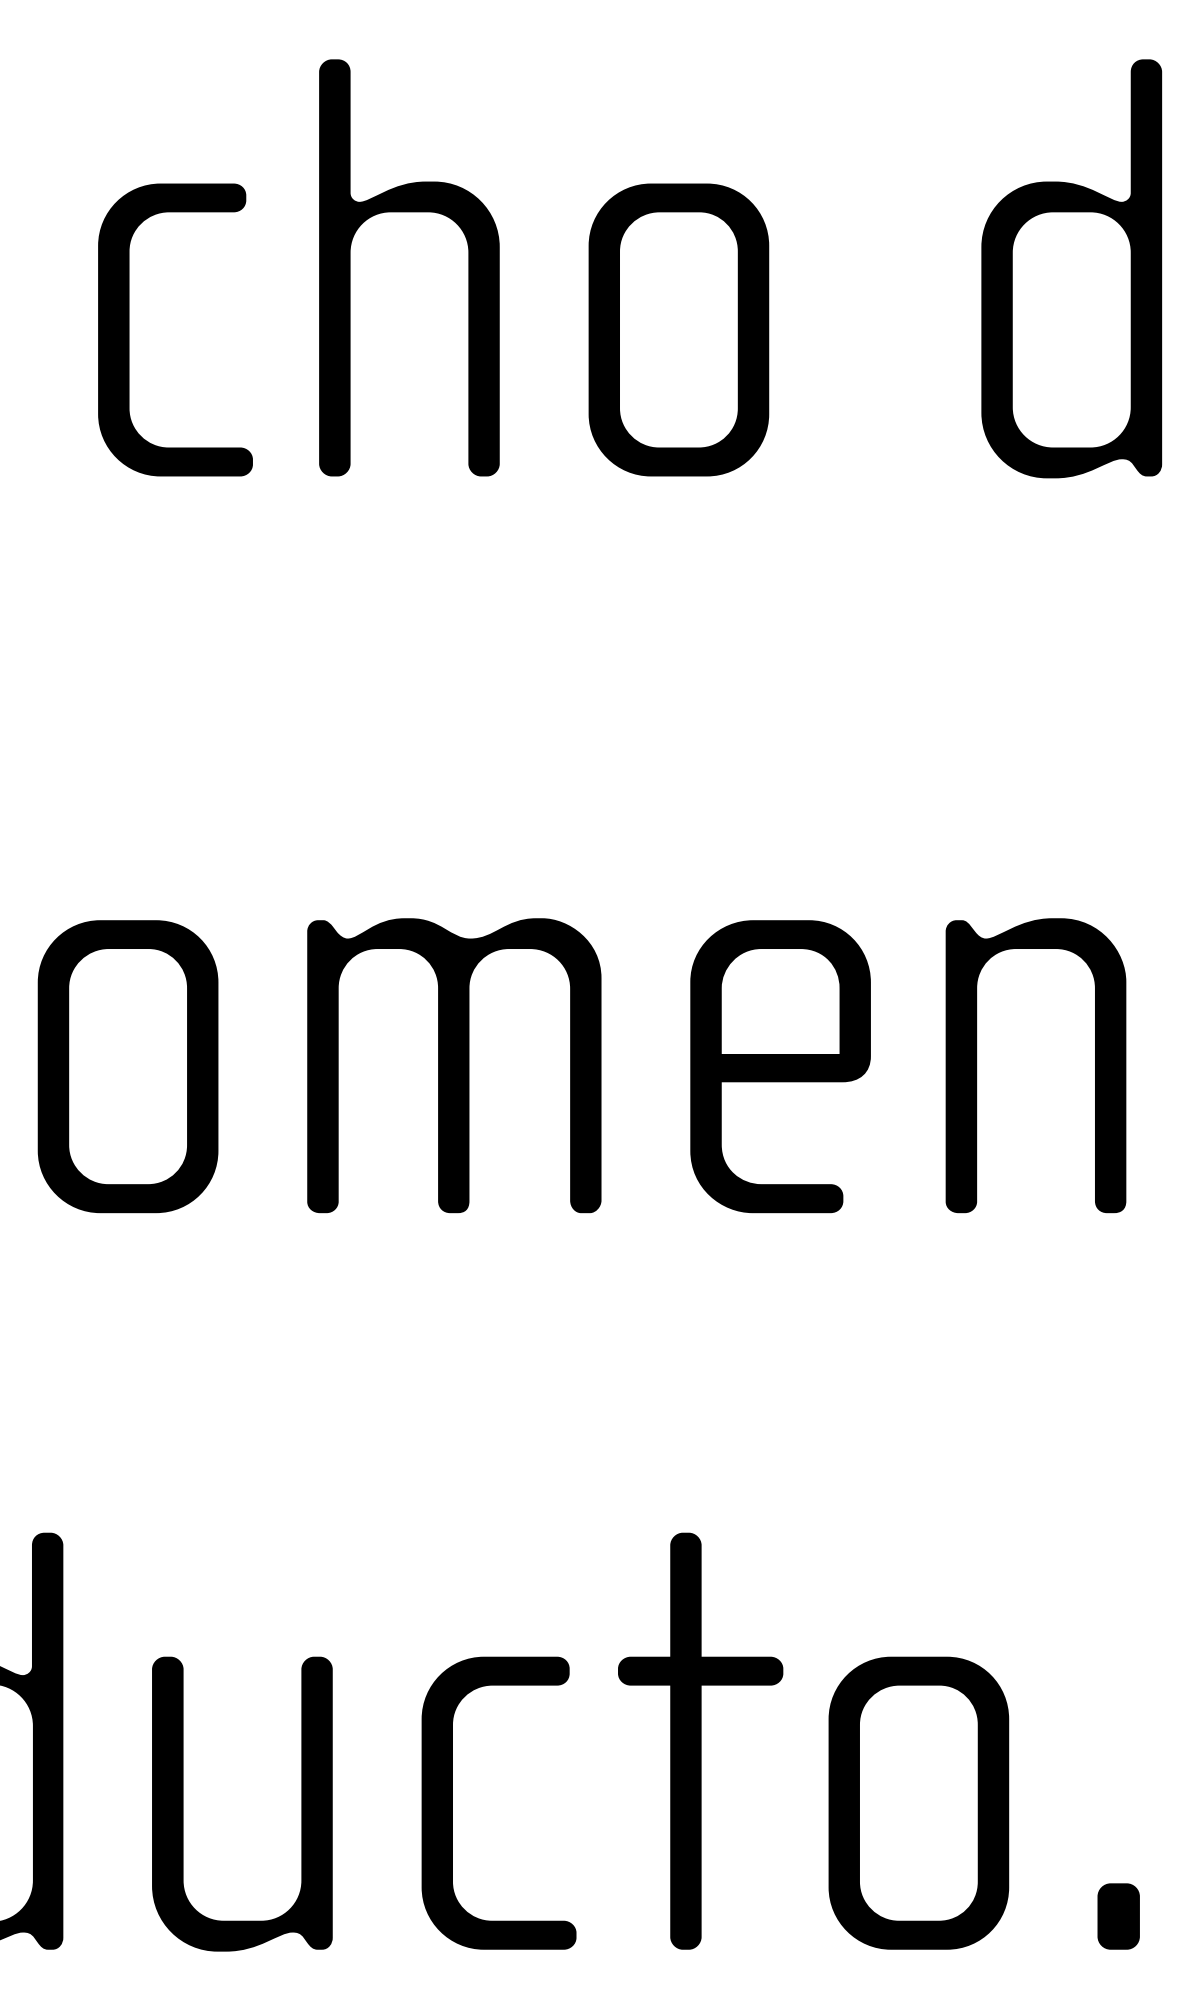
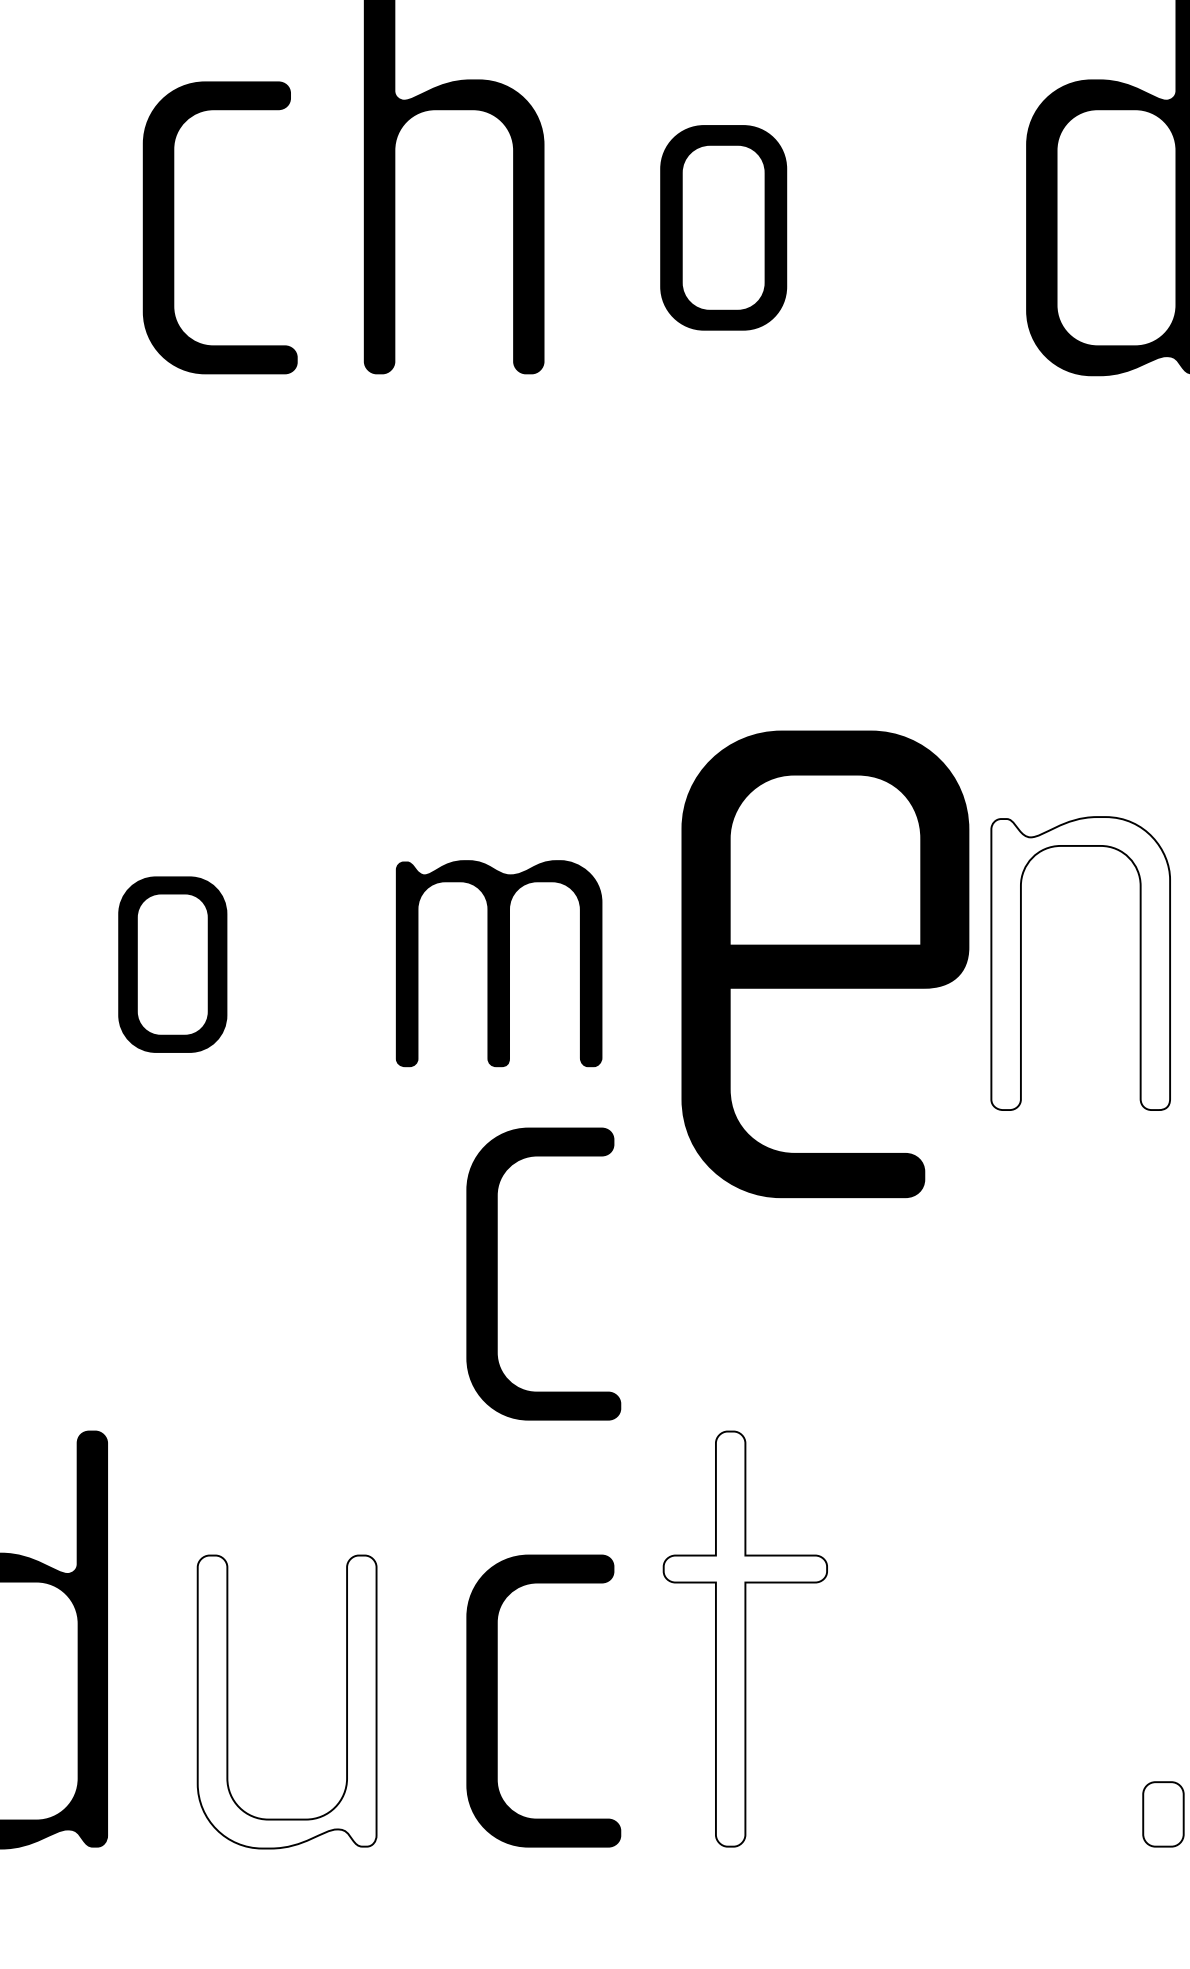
part: (678, 329) -> (723, 227), size x0.7
part: (454, 1065) -> (499, 963), size x0.7
fill: (1035, 1065) -> (1080, 963), removed
part: (127, 1066) -> (172, 964), size x0.6
part: (780, 1066) -> (825, 964), size x1.6
part: (452, 1375) -> (497, 1273), added
fill: (700, 1740) -> (745, 1638), removed
part: (918, 1802) -> (963, 1700), removed
fill: (241, 1803) -> (286, 1701), removed
fill: (1118, 1916) -> (1163, 1814), removed

